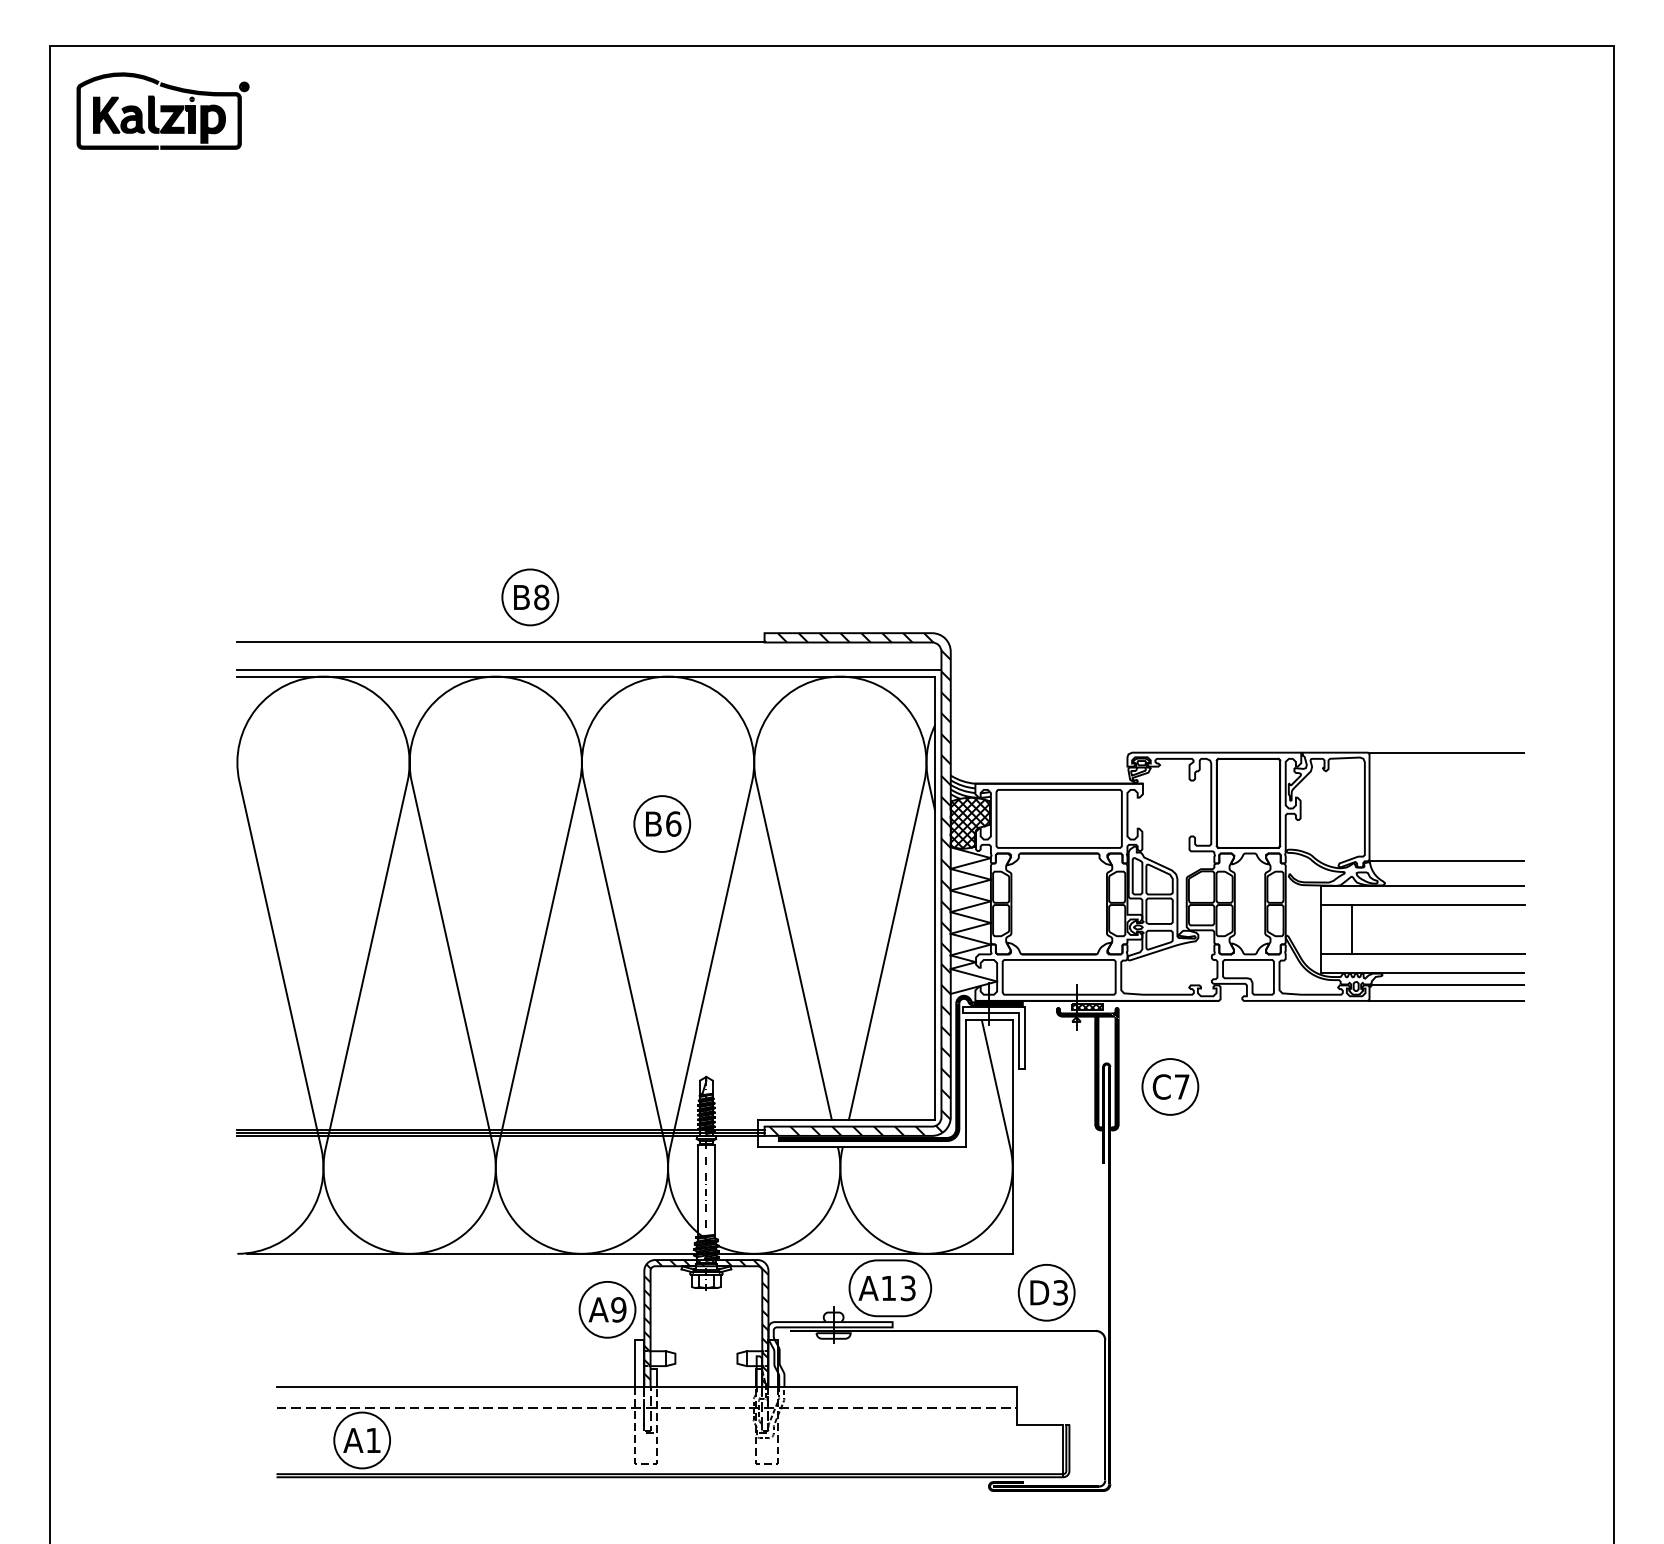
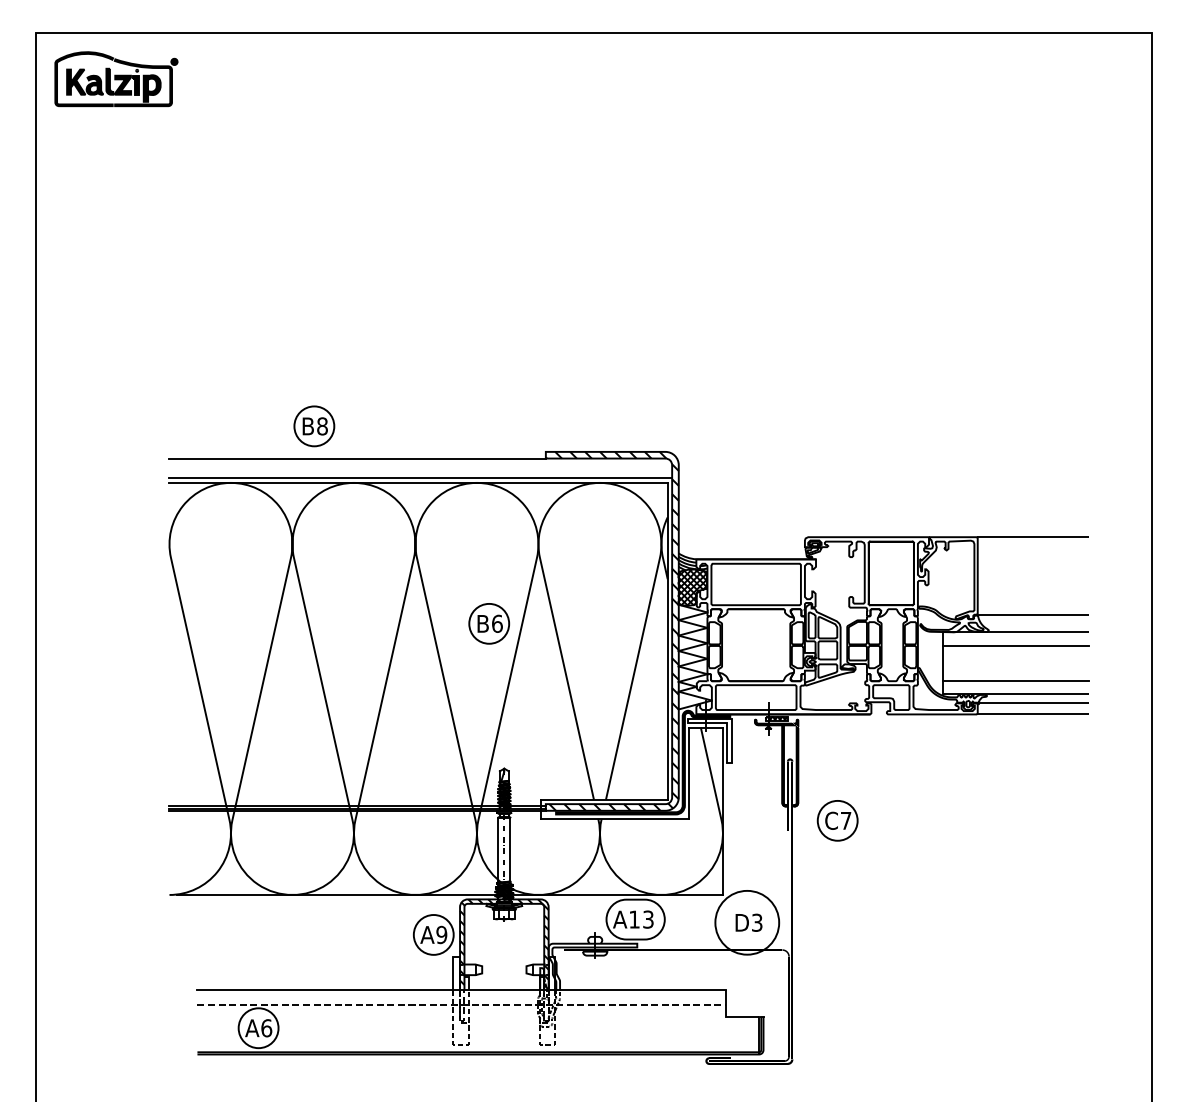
part: (530, 597) -> (314, 426), moved
part: (662, 823) -> (489, 623), moved
line: (1351, 929) -> (964, 663), removed
part: (1170, 1086) -> (837, 820), moved
circle: (1046, 1292) -> (747, 922), size x1.6
text: (373, 1440) -> (266, 1028), A1 -> A6

